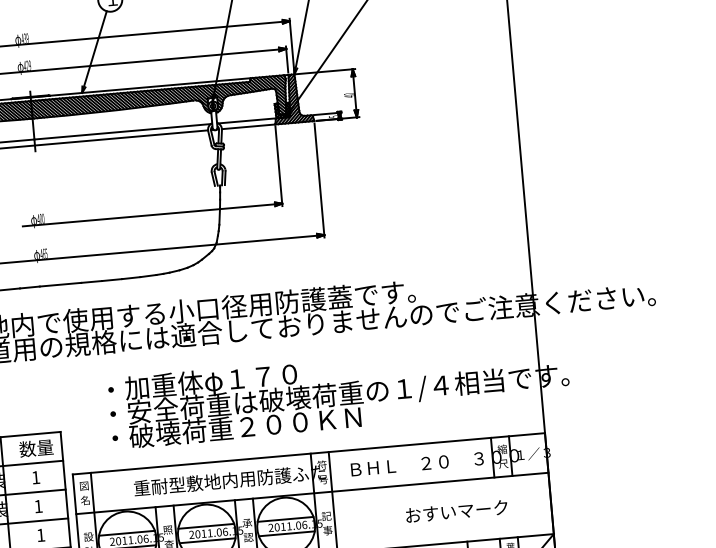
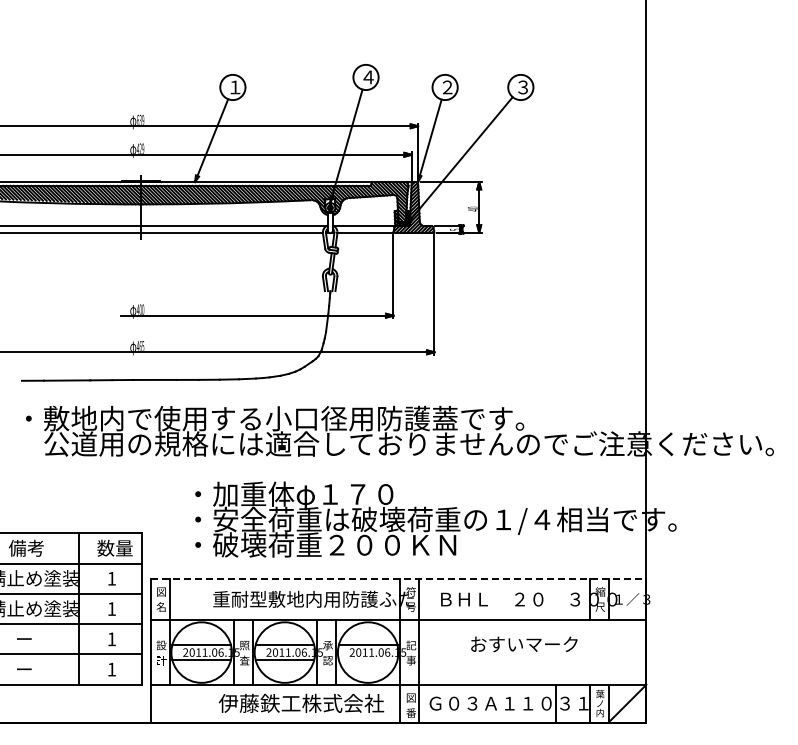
text: (23, 38) -> (138, 119), 439 -> 639
line: (308, 453) -> (398, 578), solid -> dashed
text: (456, 511) -> (524, 644), moved
line: (286, 534) -> (367, 660), removed

